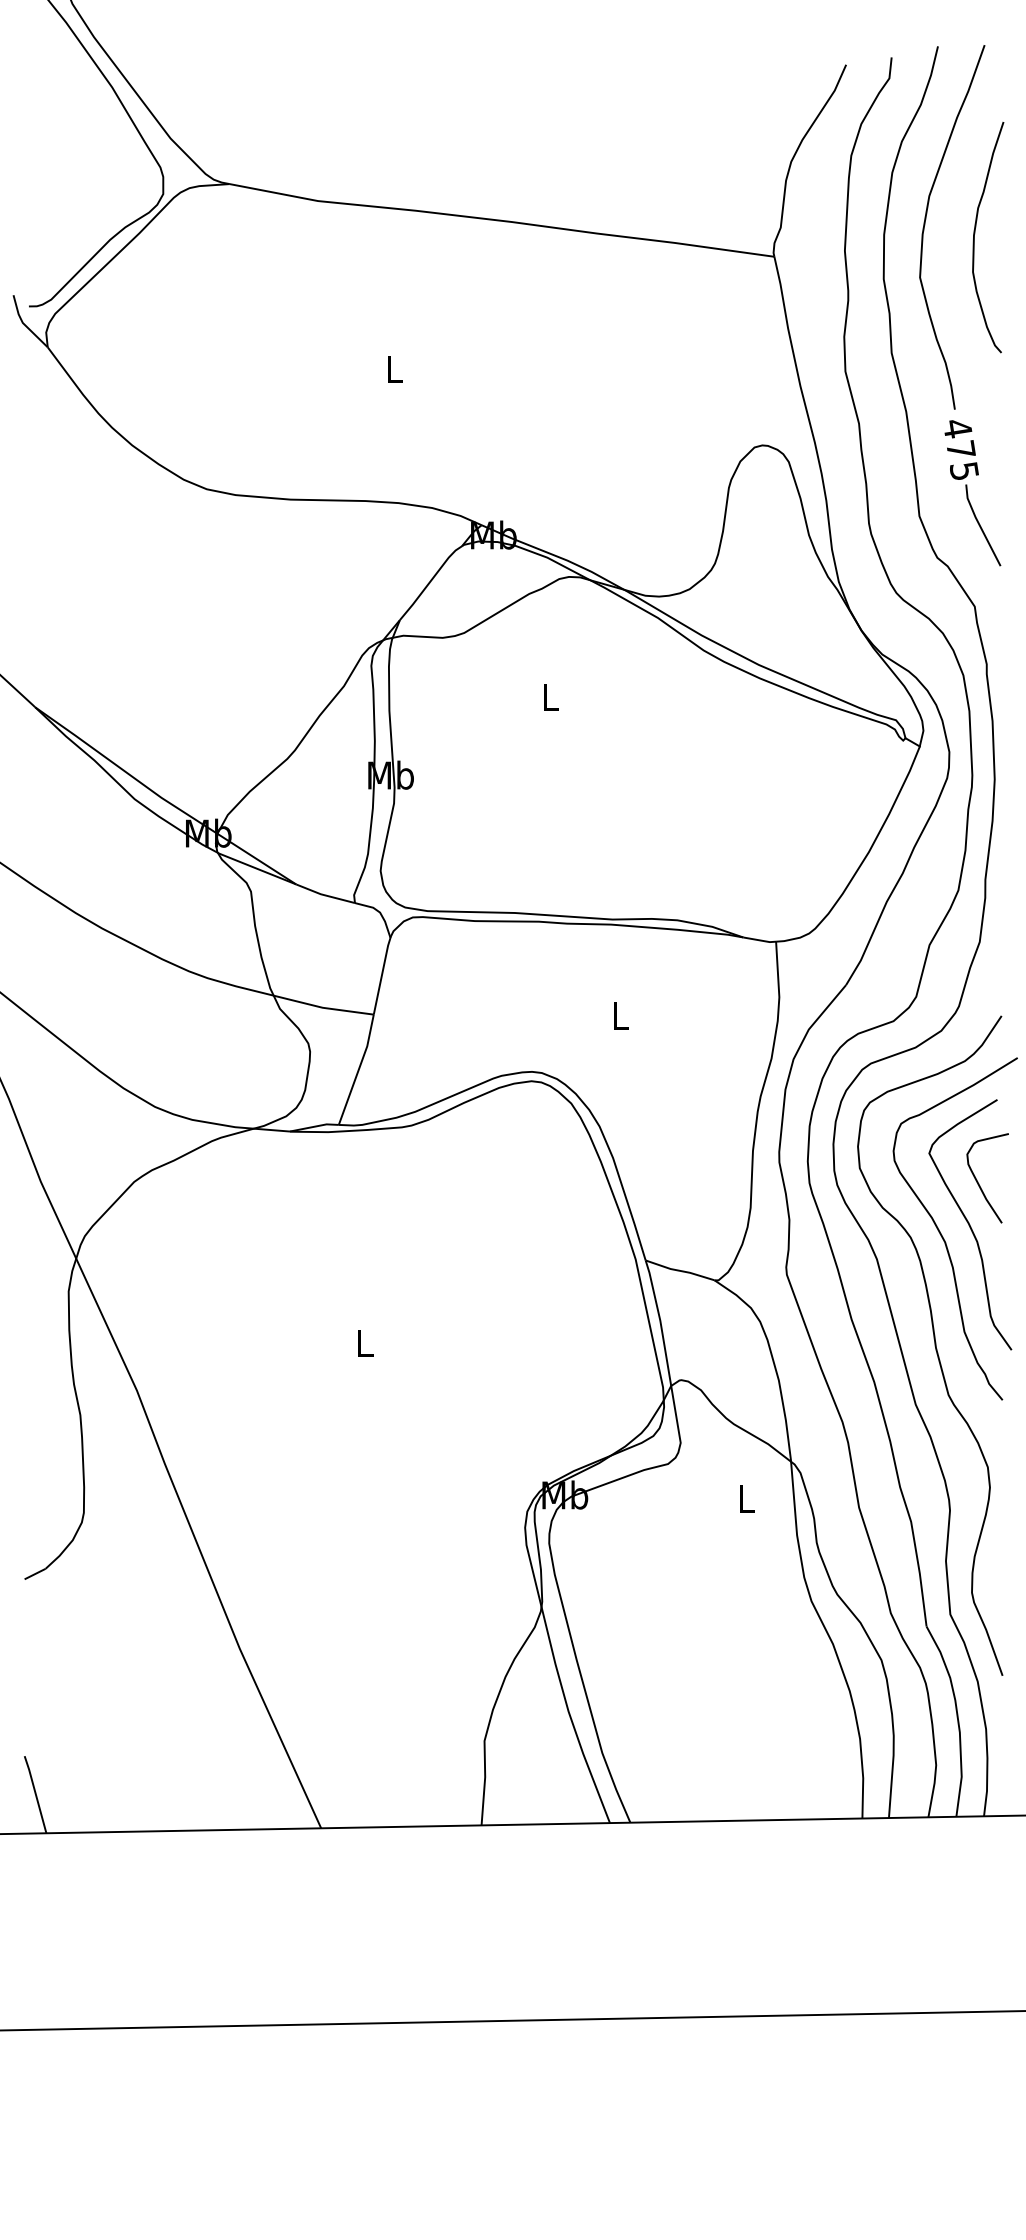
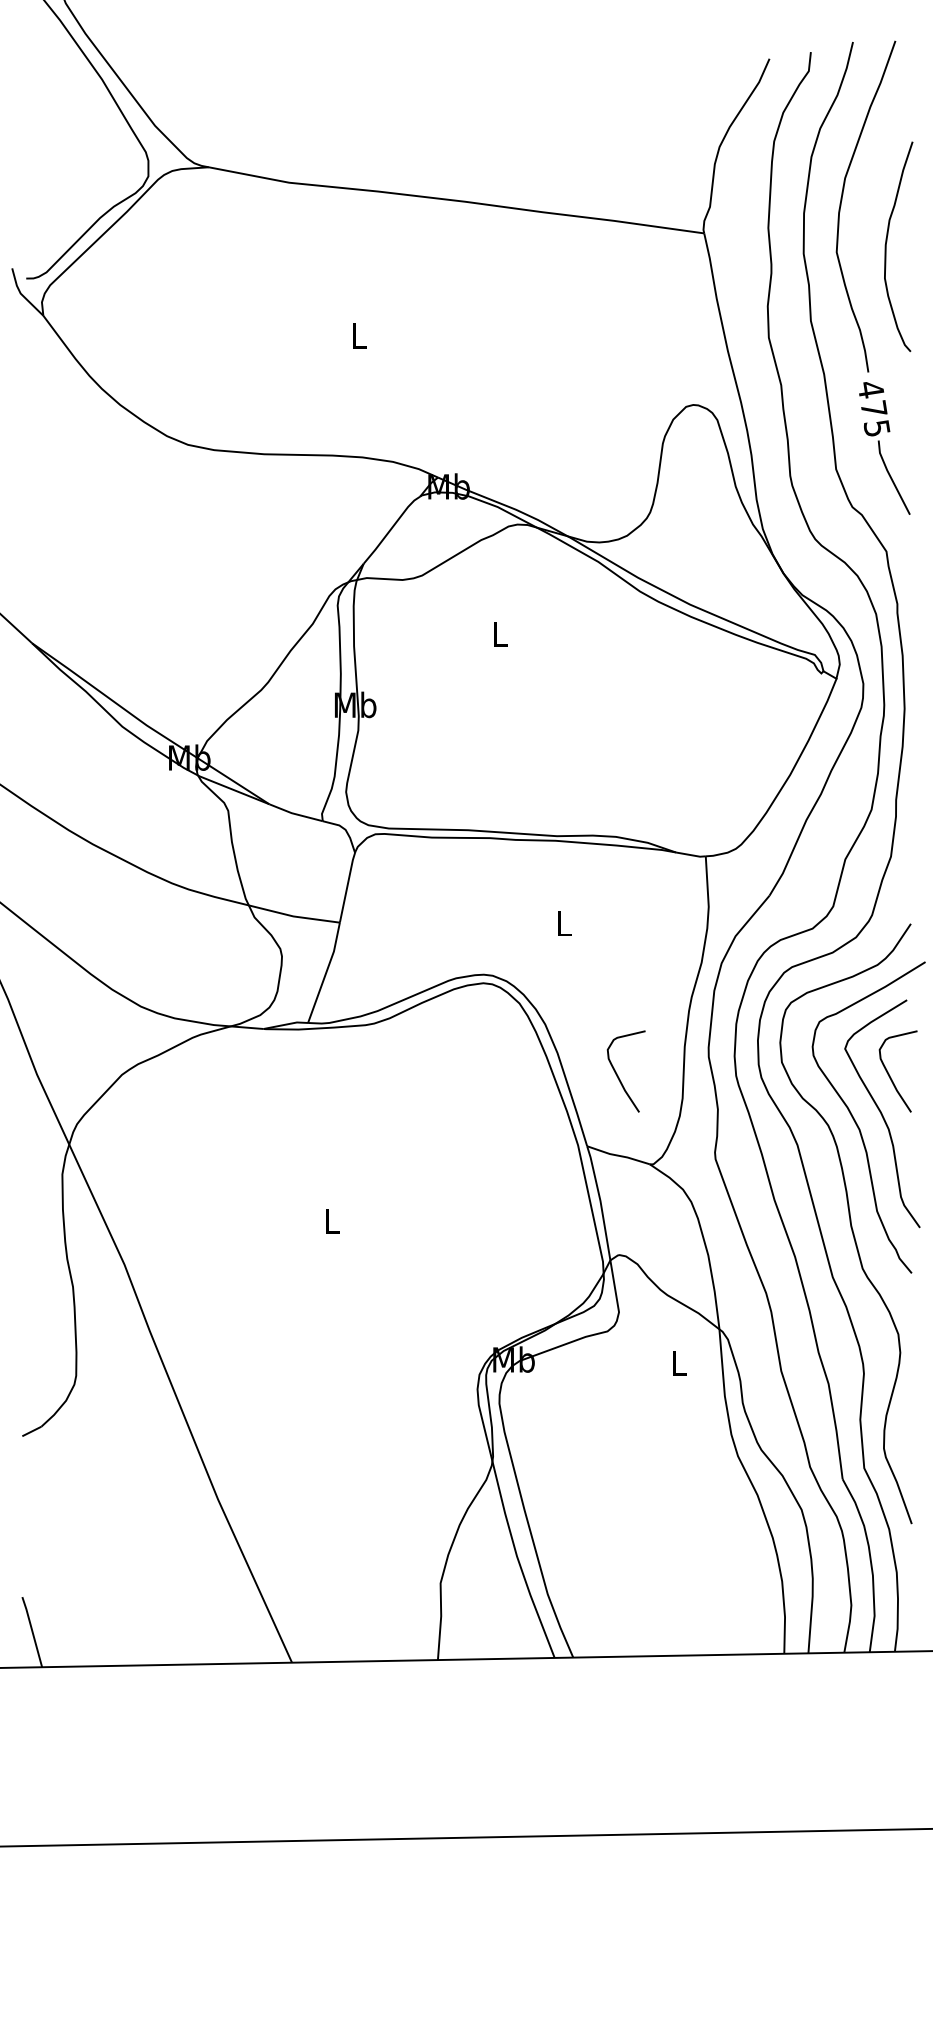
curve: (975, 233) -> (887, 243), moved
curve: (680, 1183) -> (618, 1076), added

